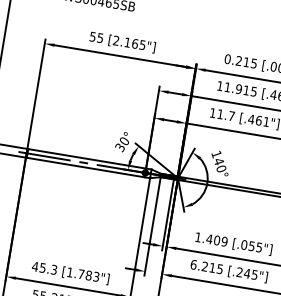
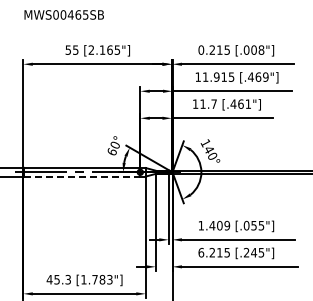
text: (119, 148) -> (111, 152), 30° -> 60°
line: (85, 167) -> (82, 176), solid -> dashed

